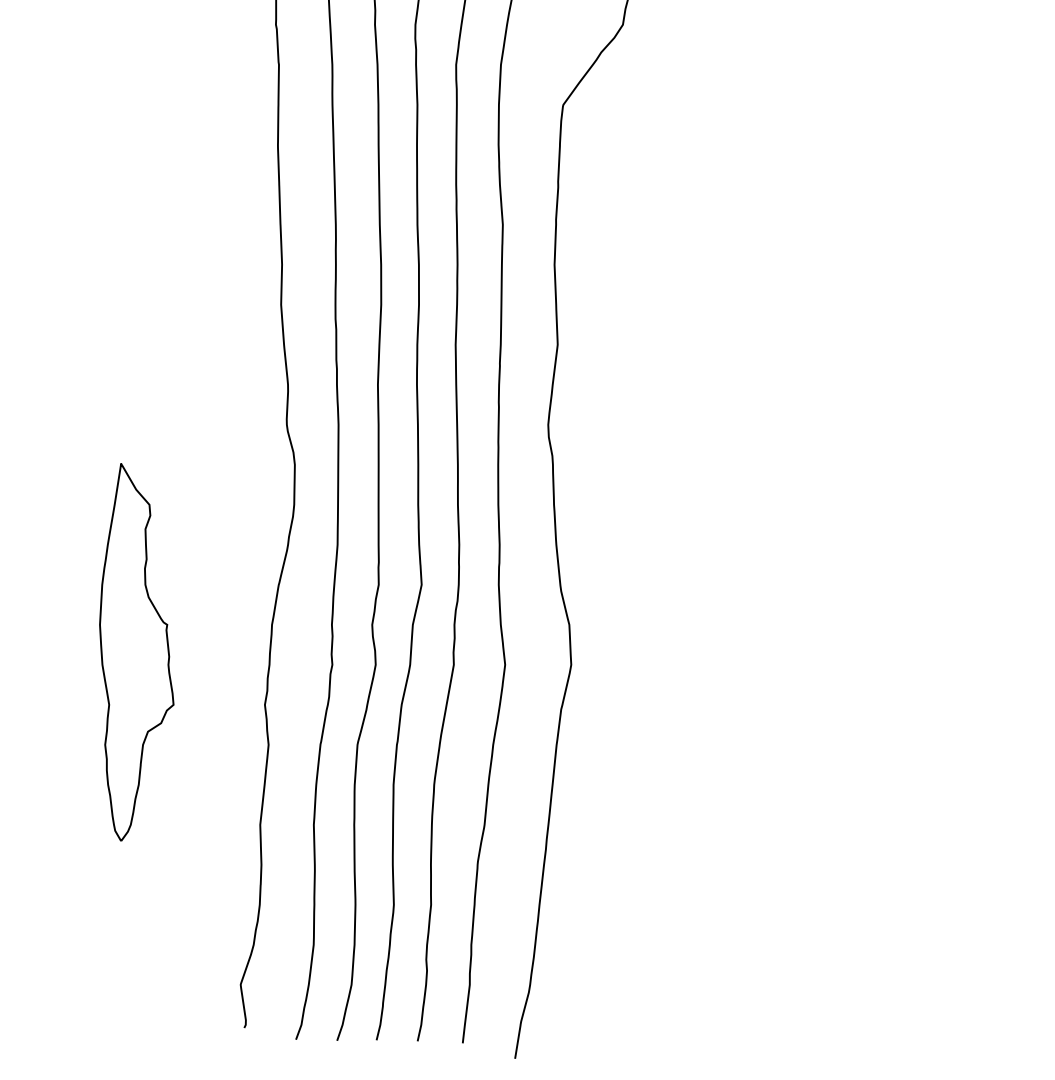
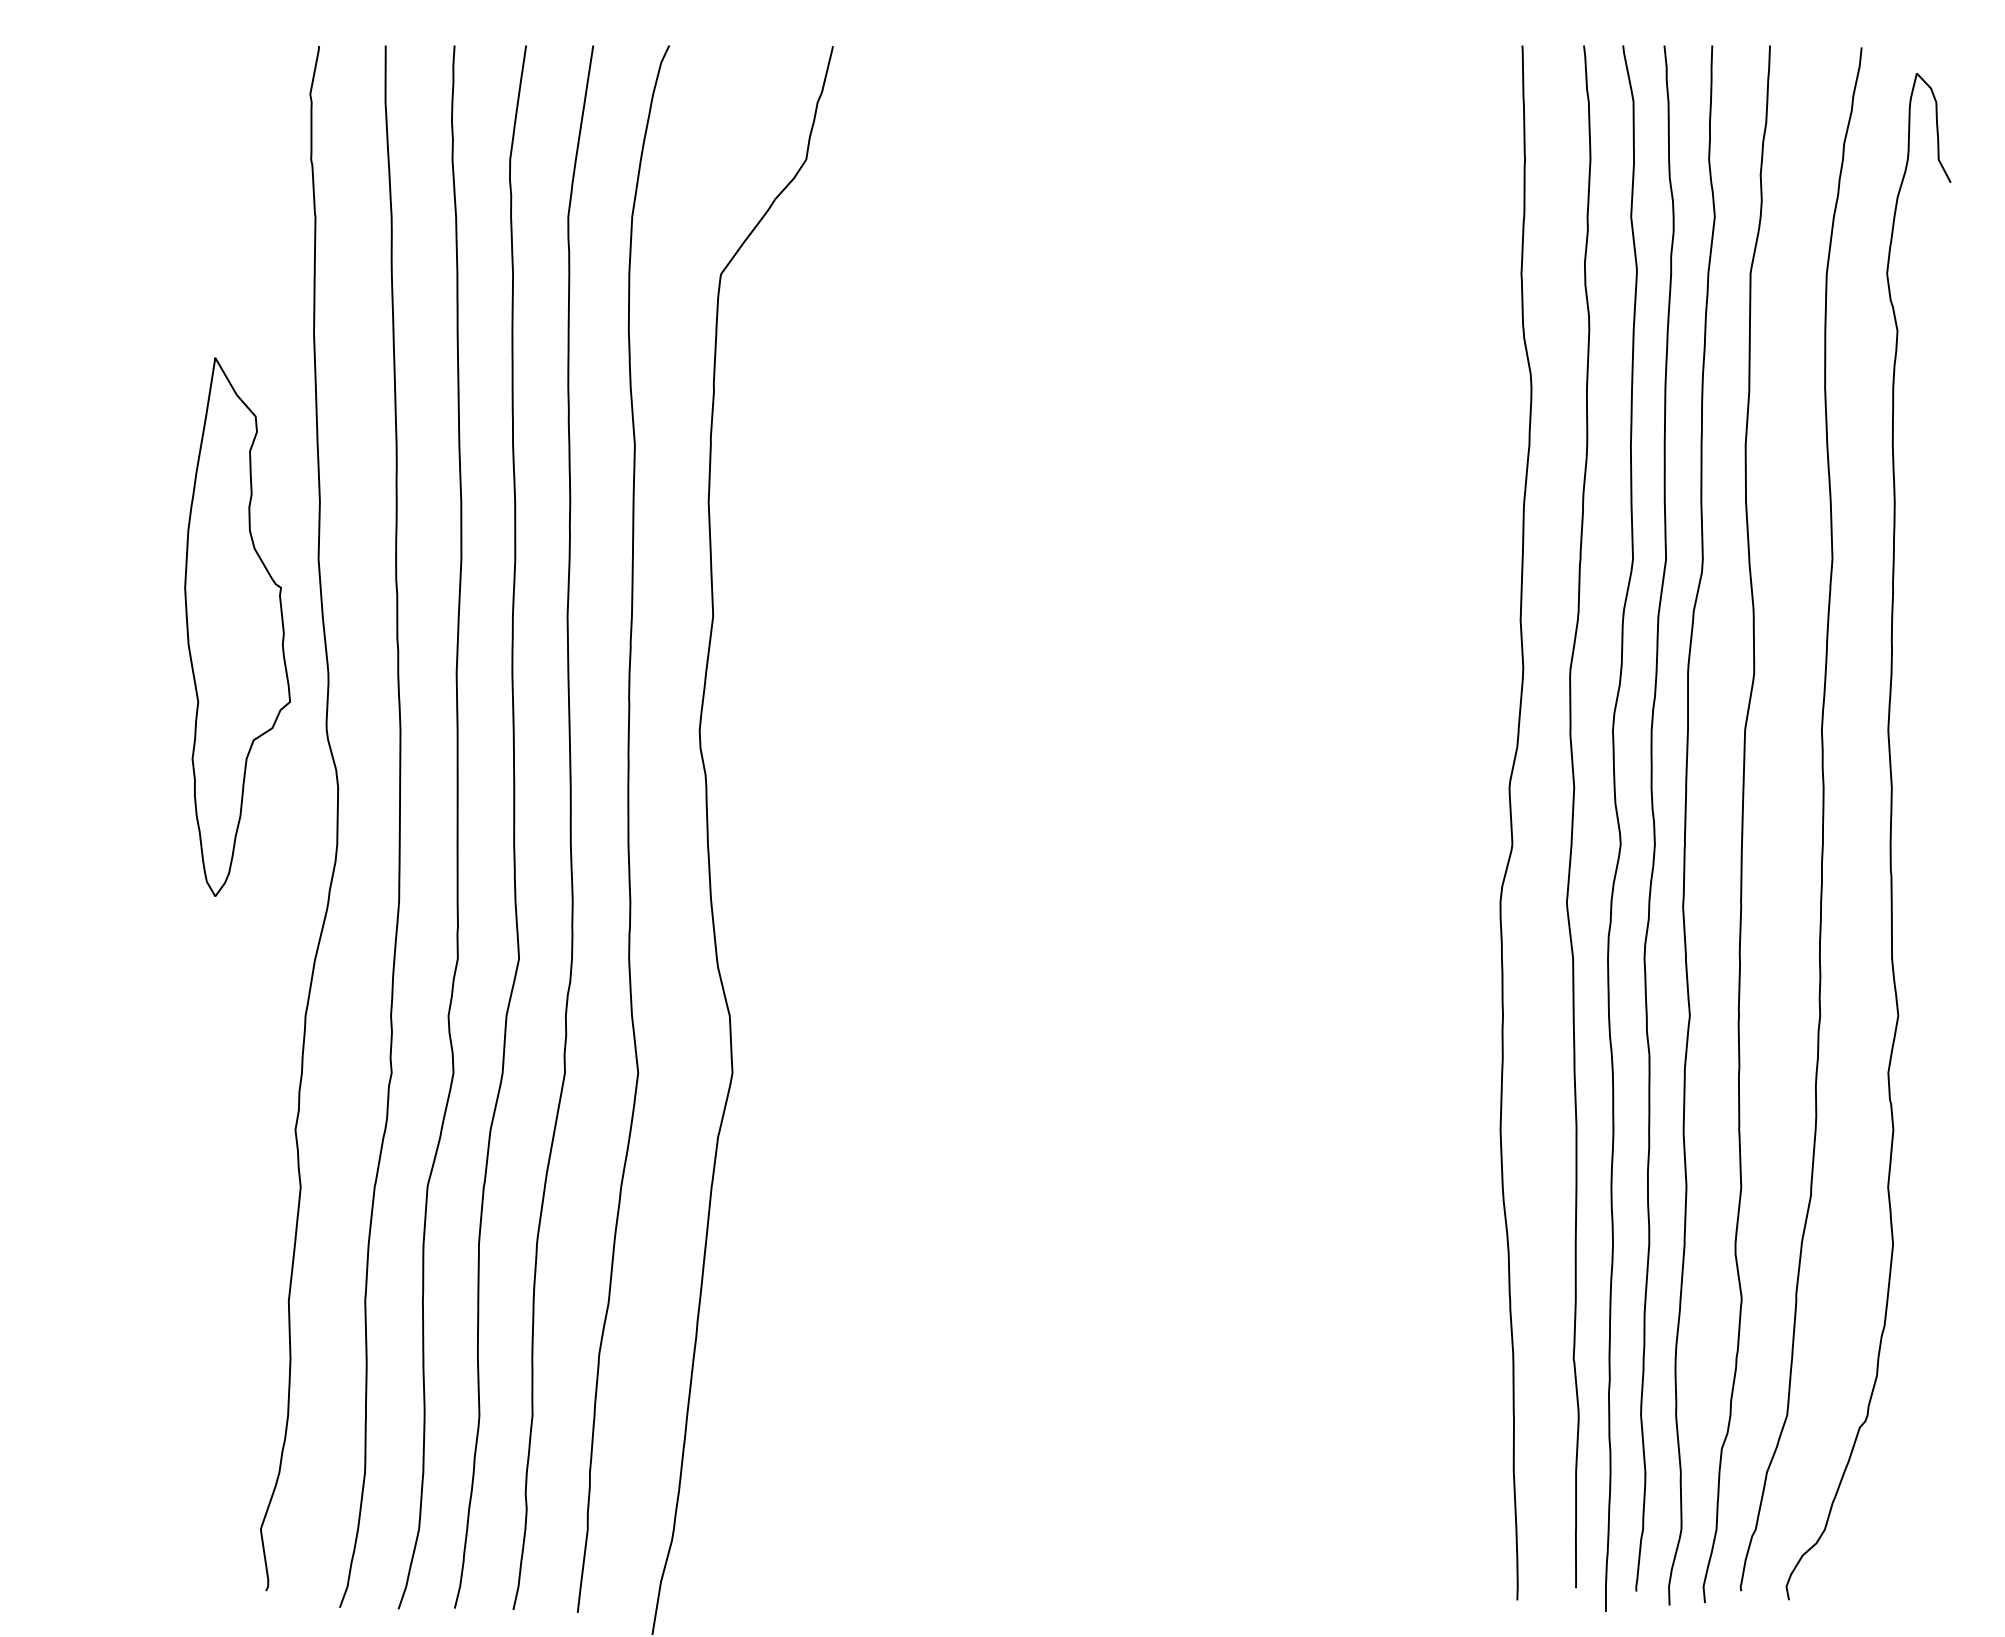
part: (136, 651) -> (237, 626), moved

